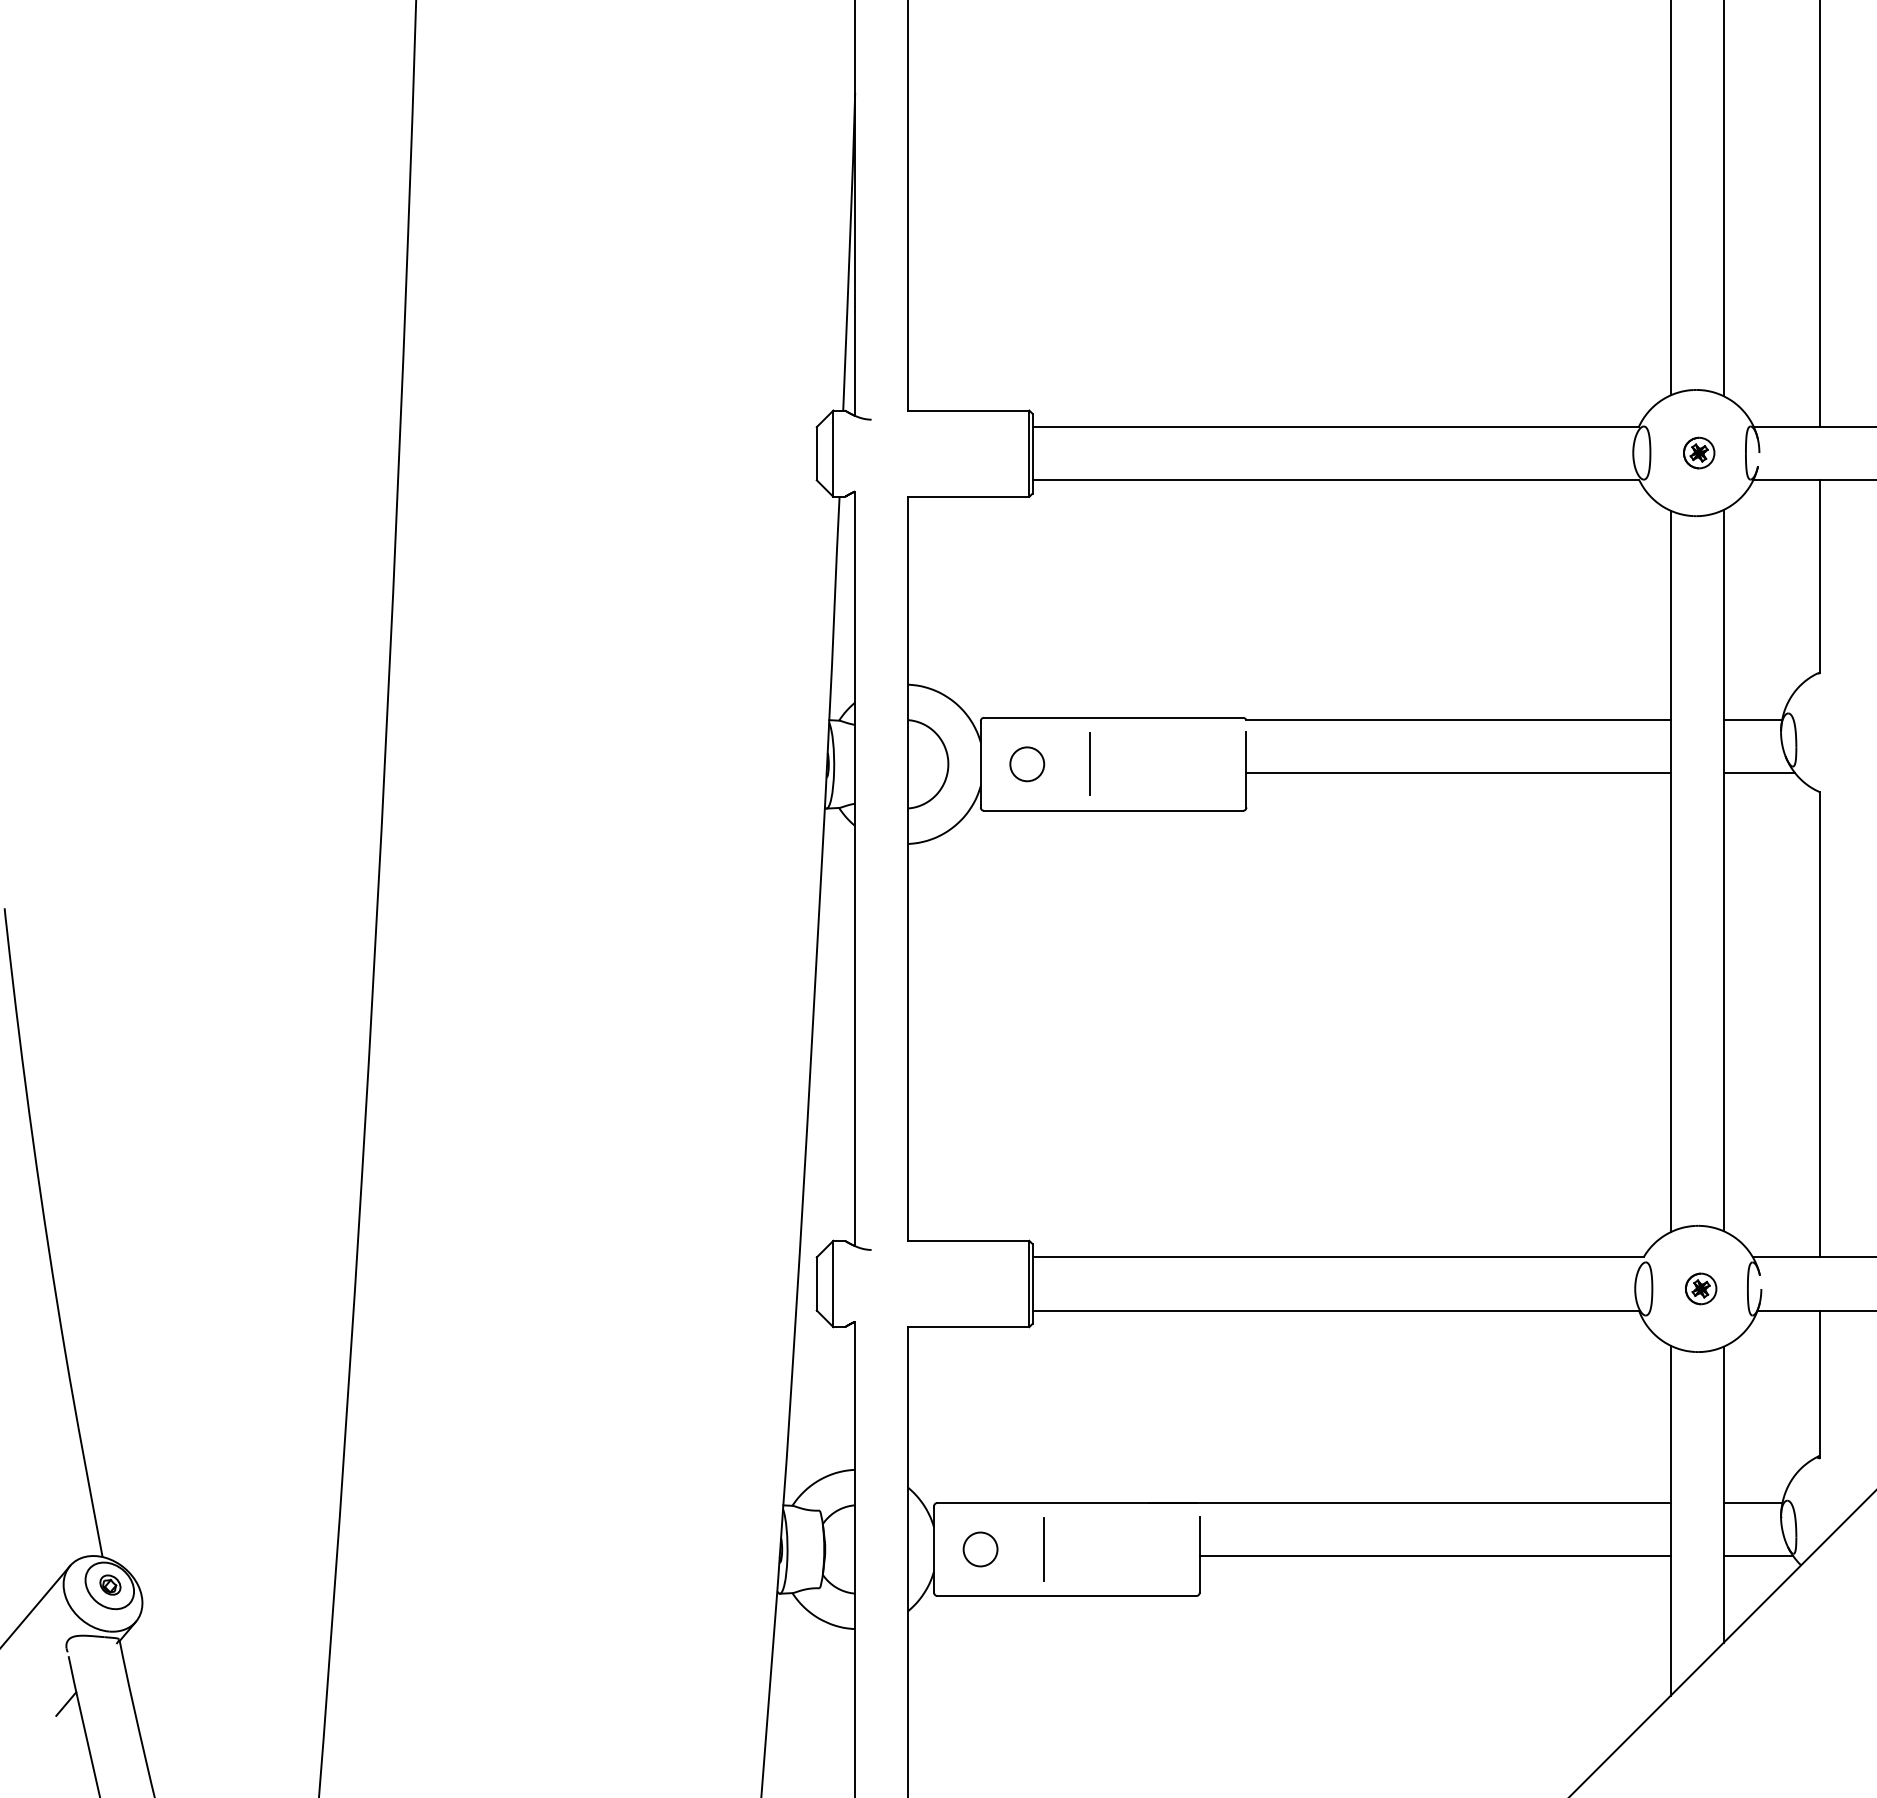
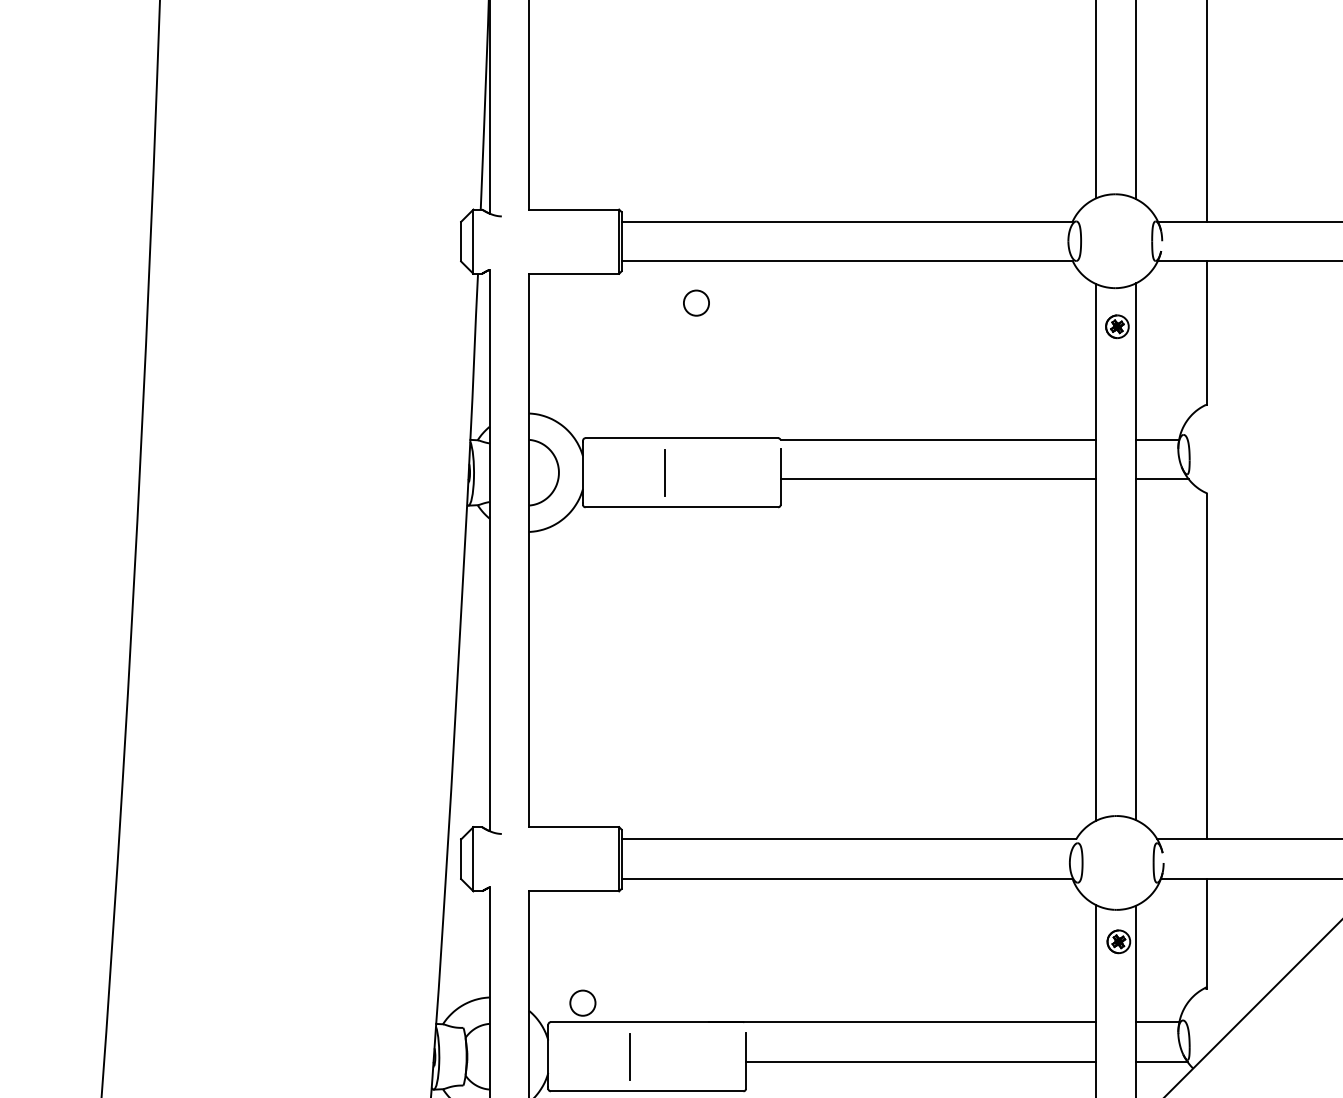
part: (1699, 452) -> (1117, 326), moved
circle: (1027, 764) -> (696, 303), moved
part: (1701, 1288) -> (1119, 941), moved
circle: (980, 1549) -> (582, 1003), moved

